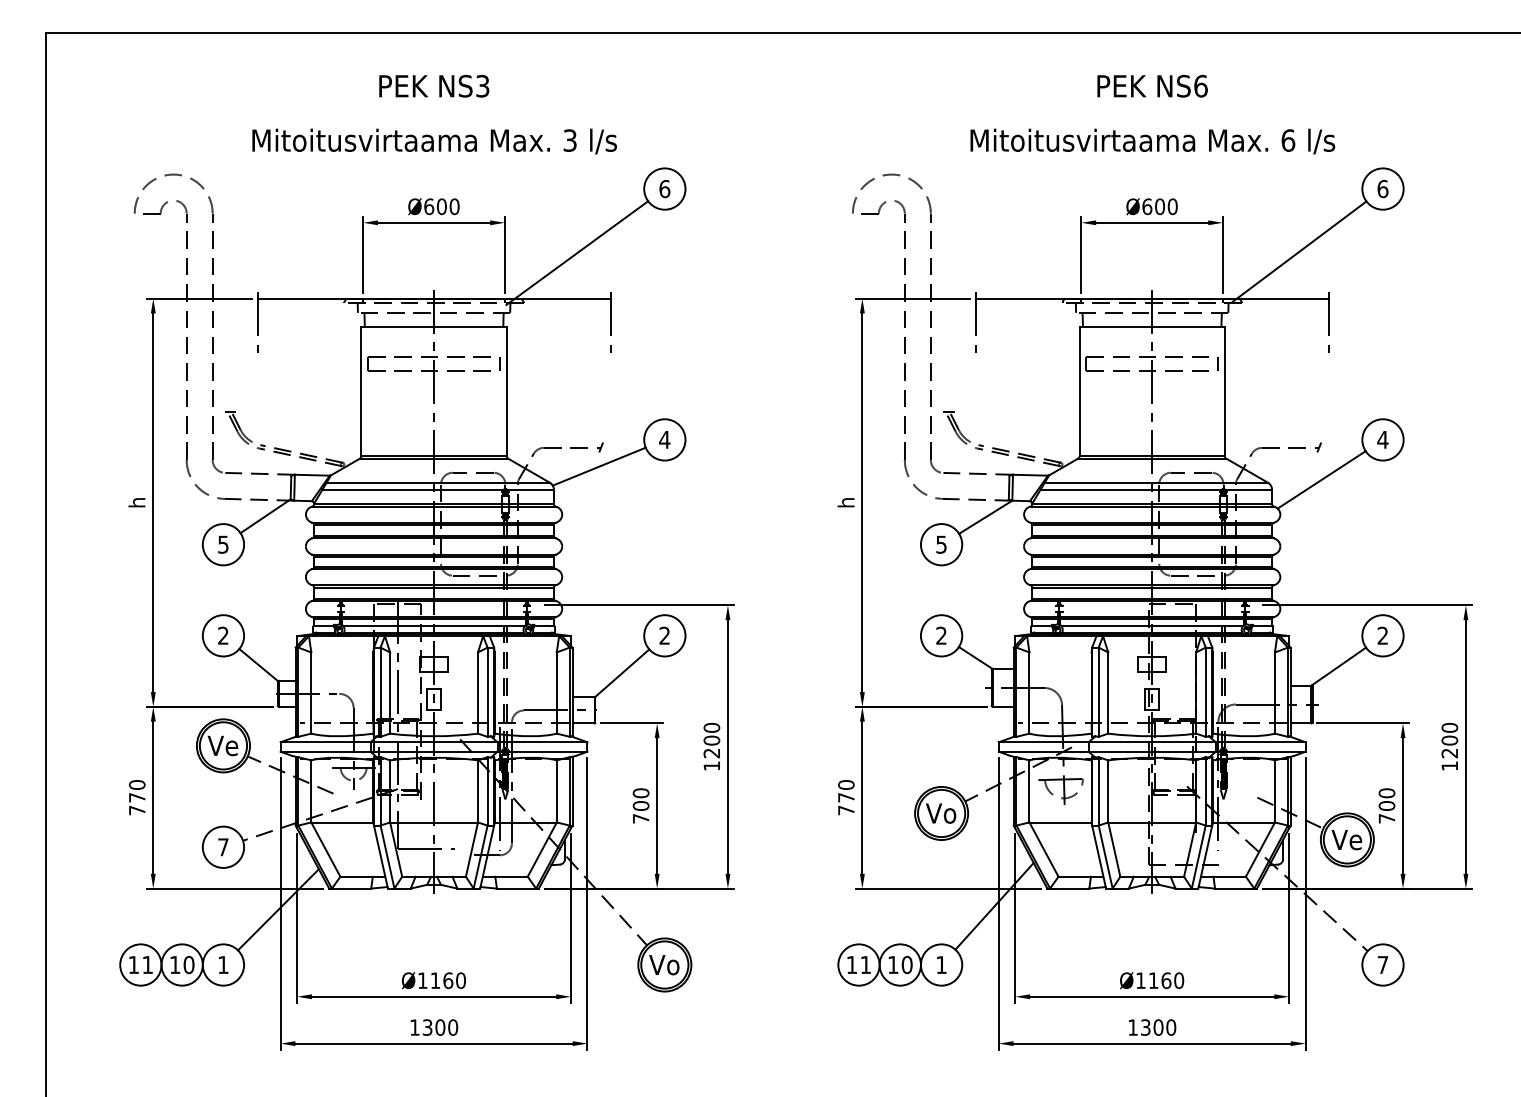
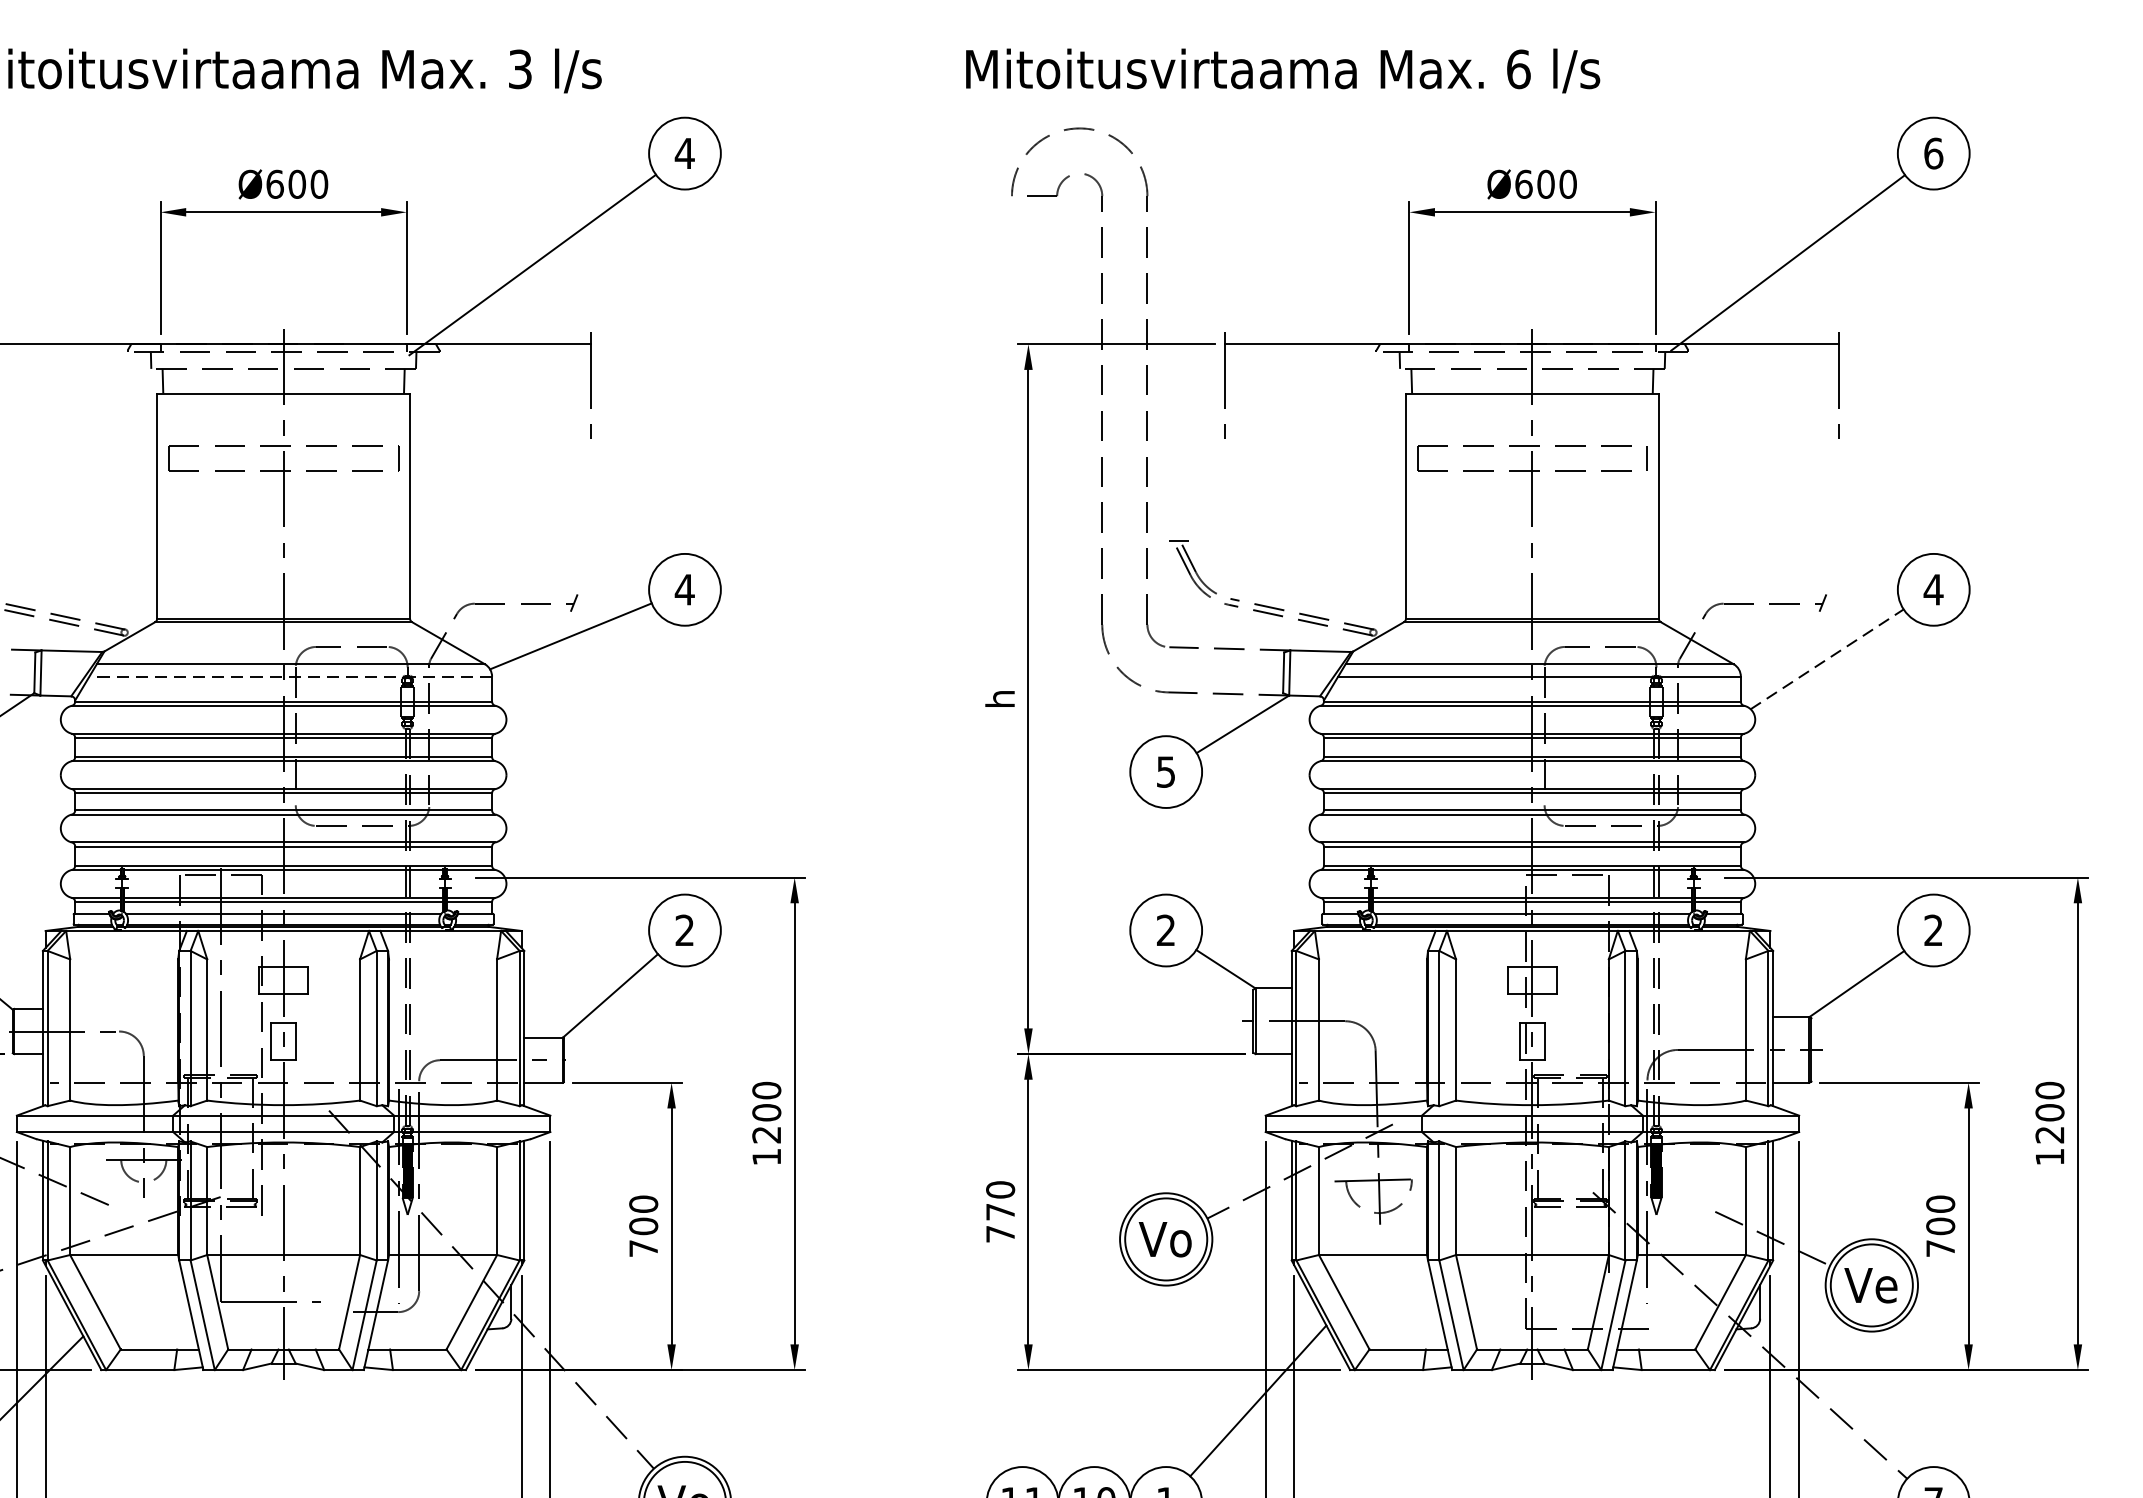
text: (1152, 141) -> (1282, 70), moved
text: (664, 189) -> (684, 154), 6 -> 4
line: (1321, 479) -> (1826, 658), solid -> dashed
line: (438, 489) -> (291, 676), solid -> dashed

